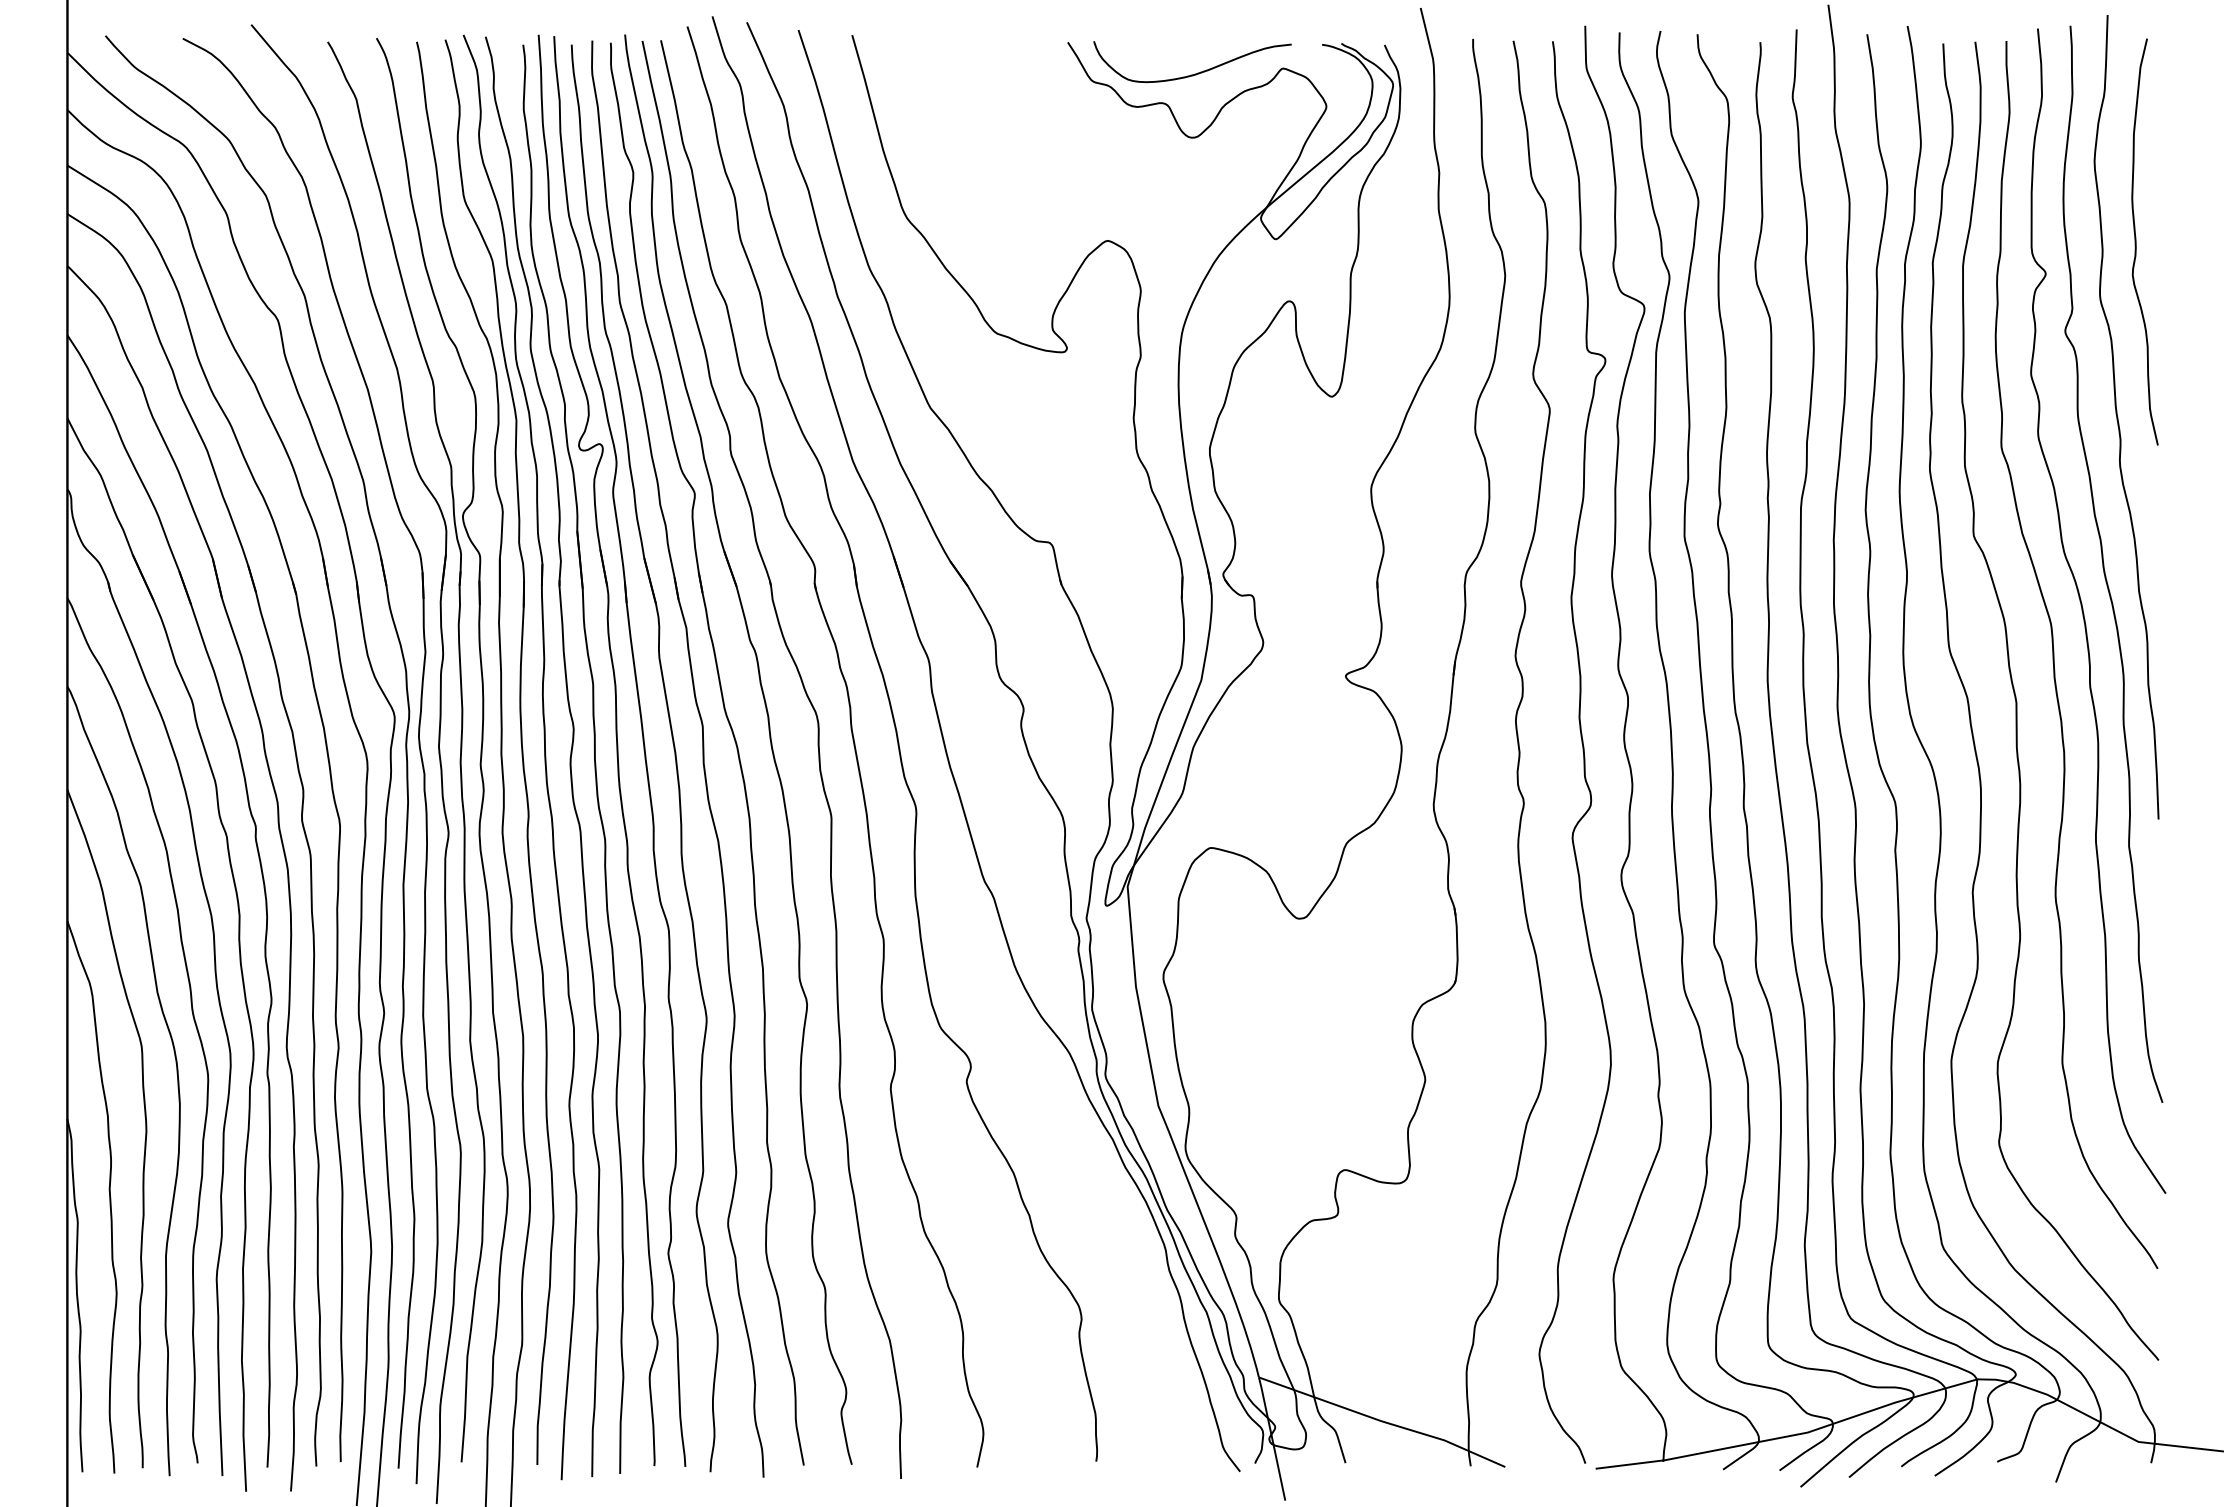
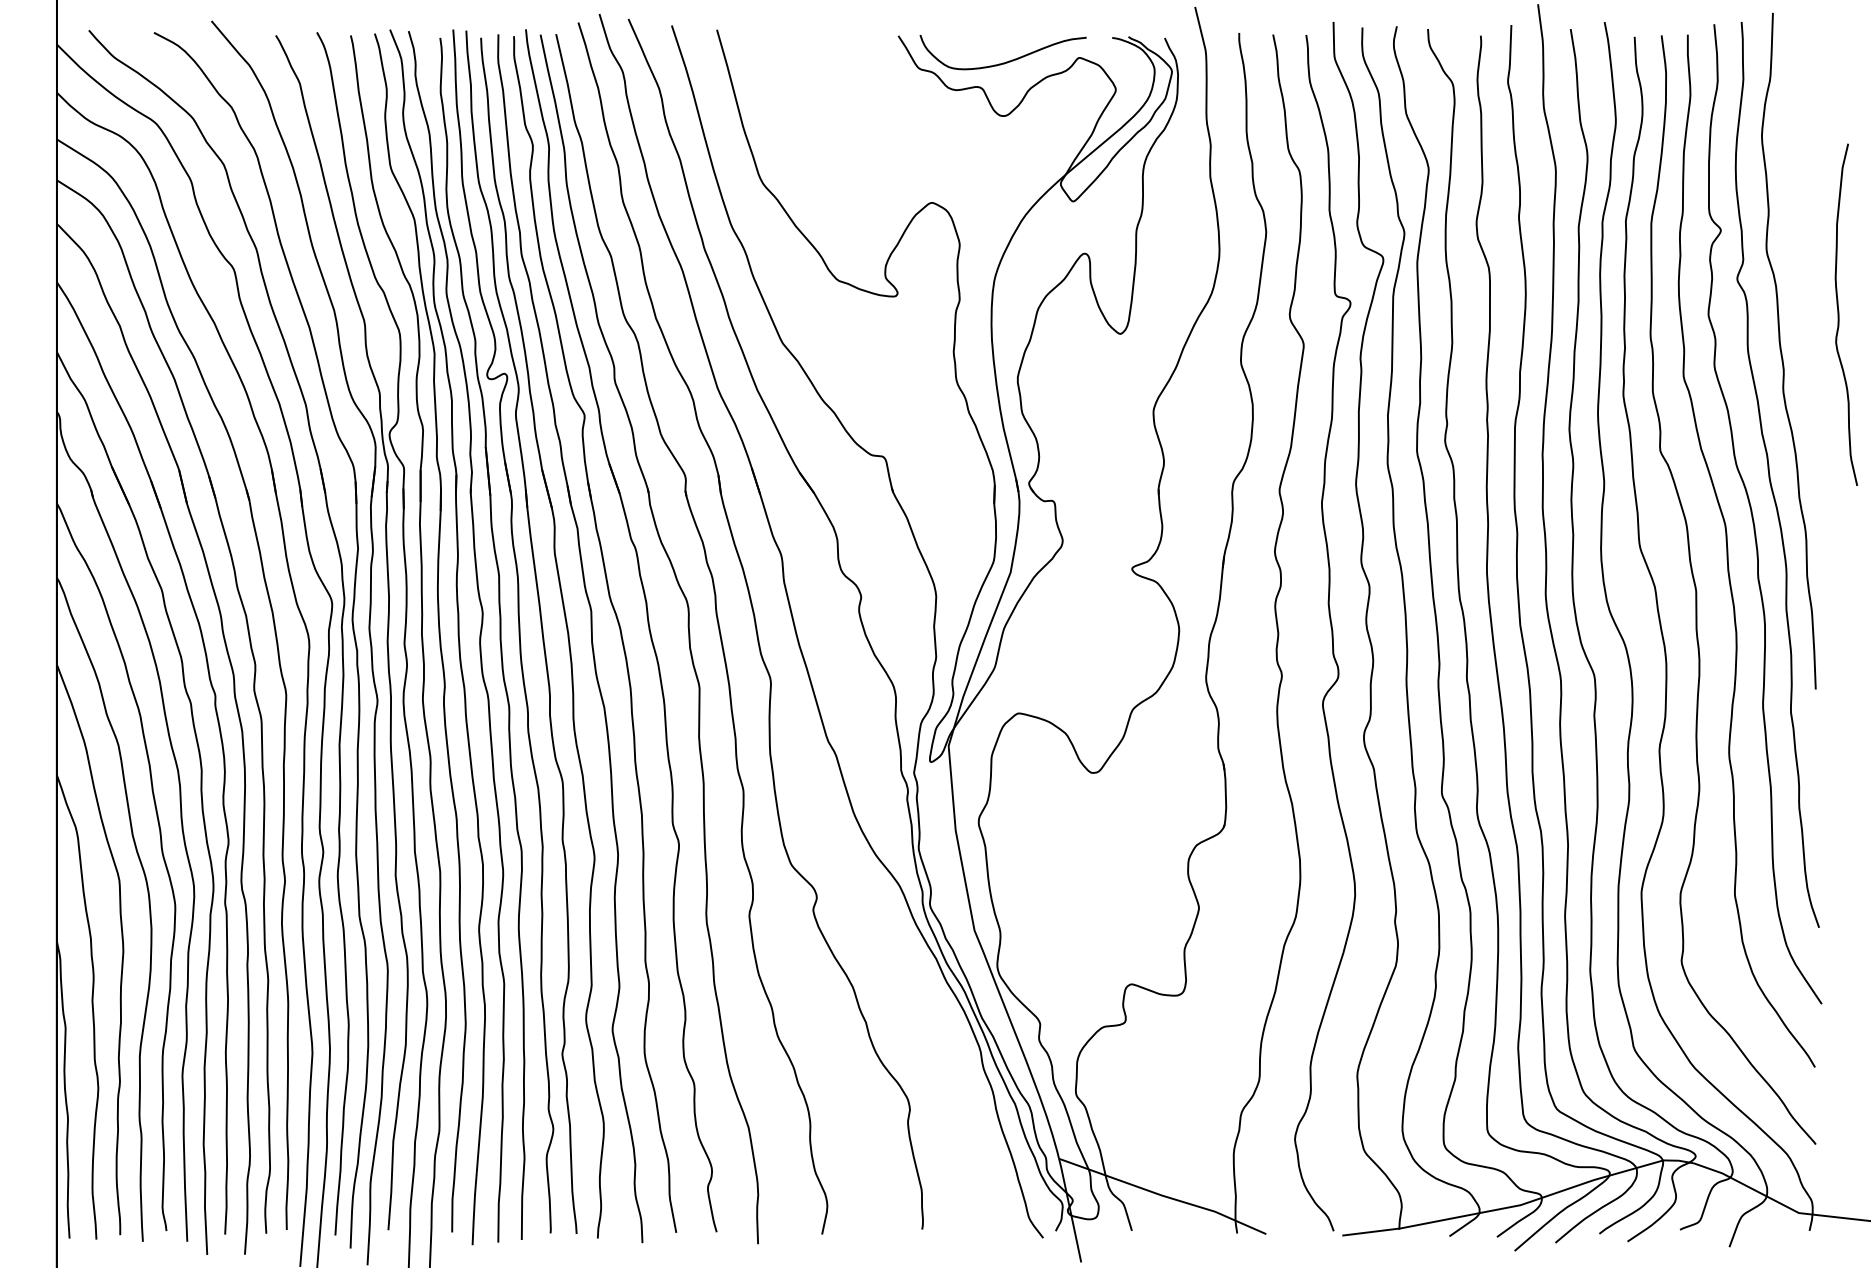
curve: (2136, 241) -> (1839, 314), moved

